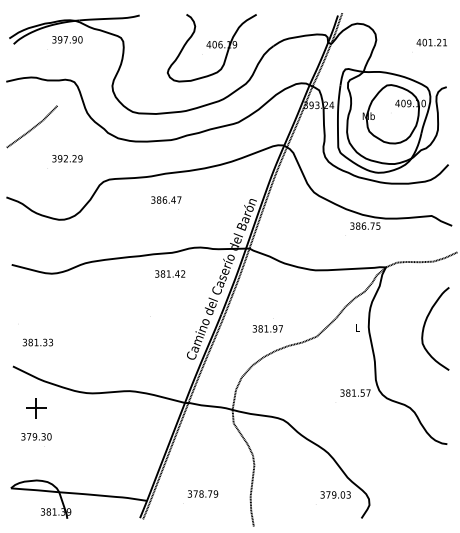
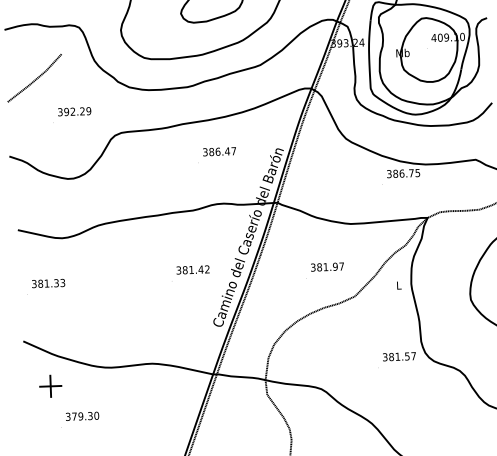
text: (166, 199) -> (219, 151), moved
text: (170, 273) -> (193, 269), moved
text: (267, 328) -> (327, 266), moved
text: (37, 342) -> (48, 283), moved
text: (36, 436) -> (82, 415), moved

